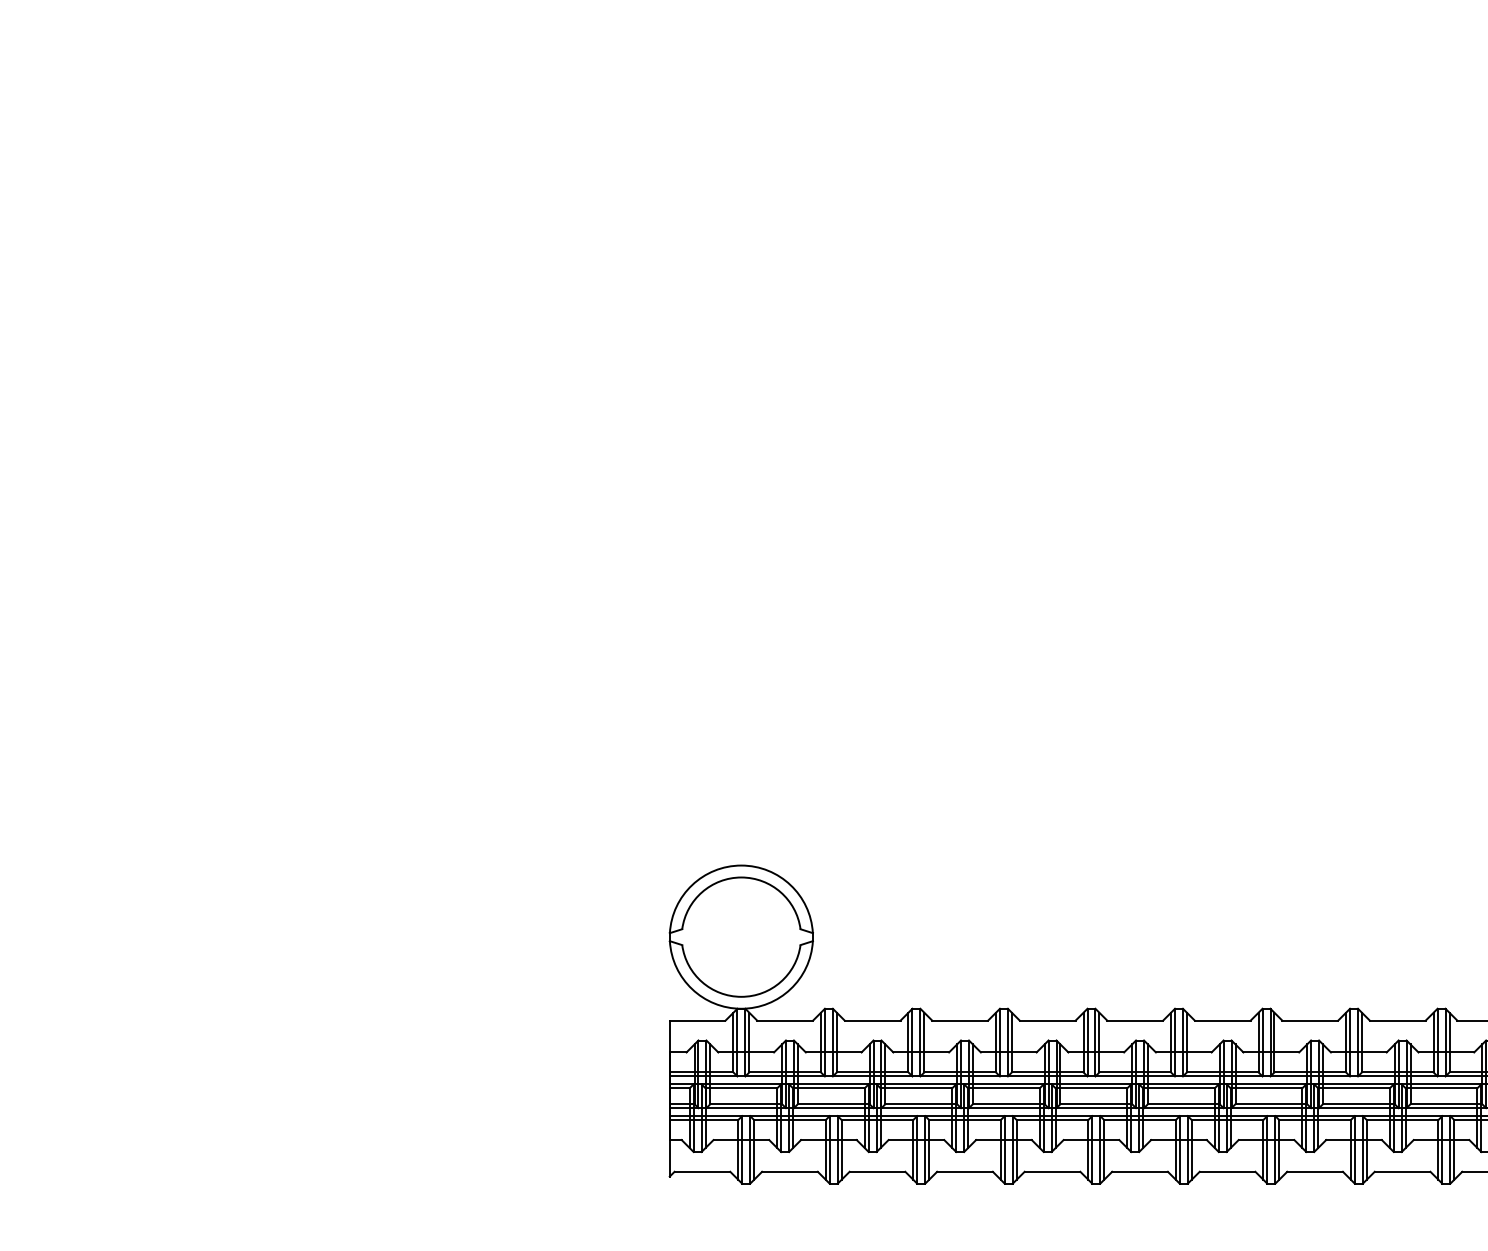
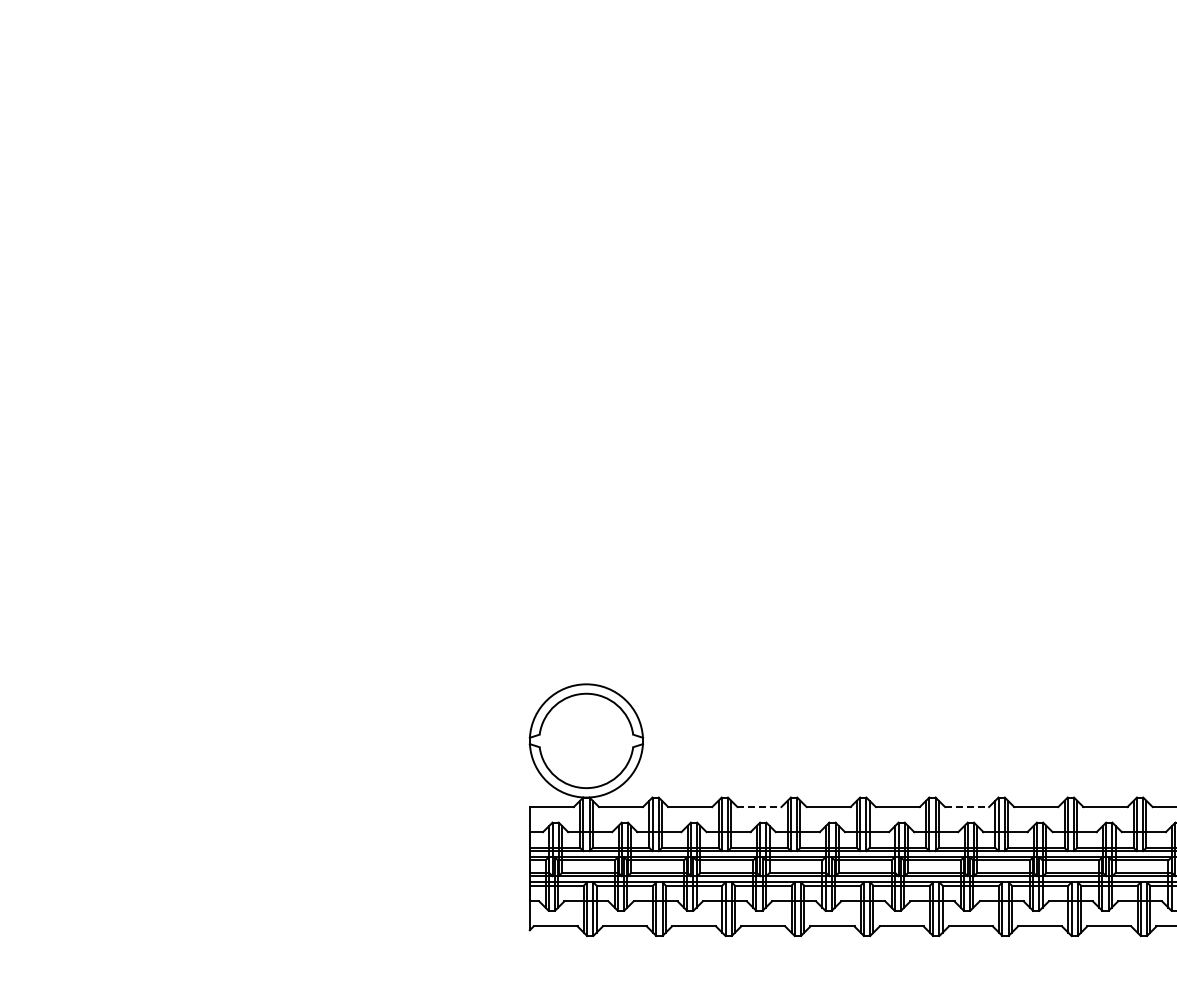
line: (960, 1021) -> (759, 807), solid -> dashed
line: (1223, 1021) -> (967, 807), solid -> dashed

